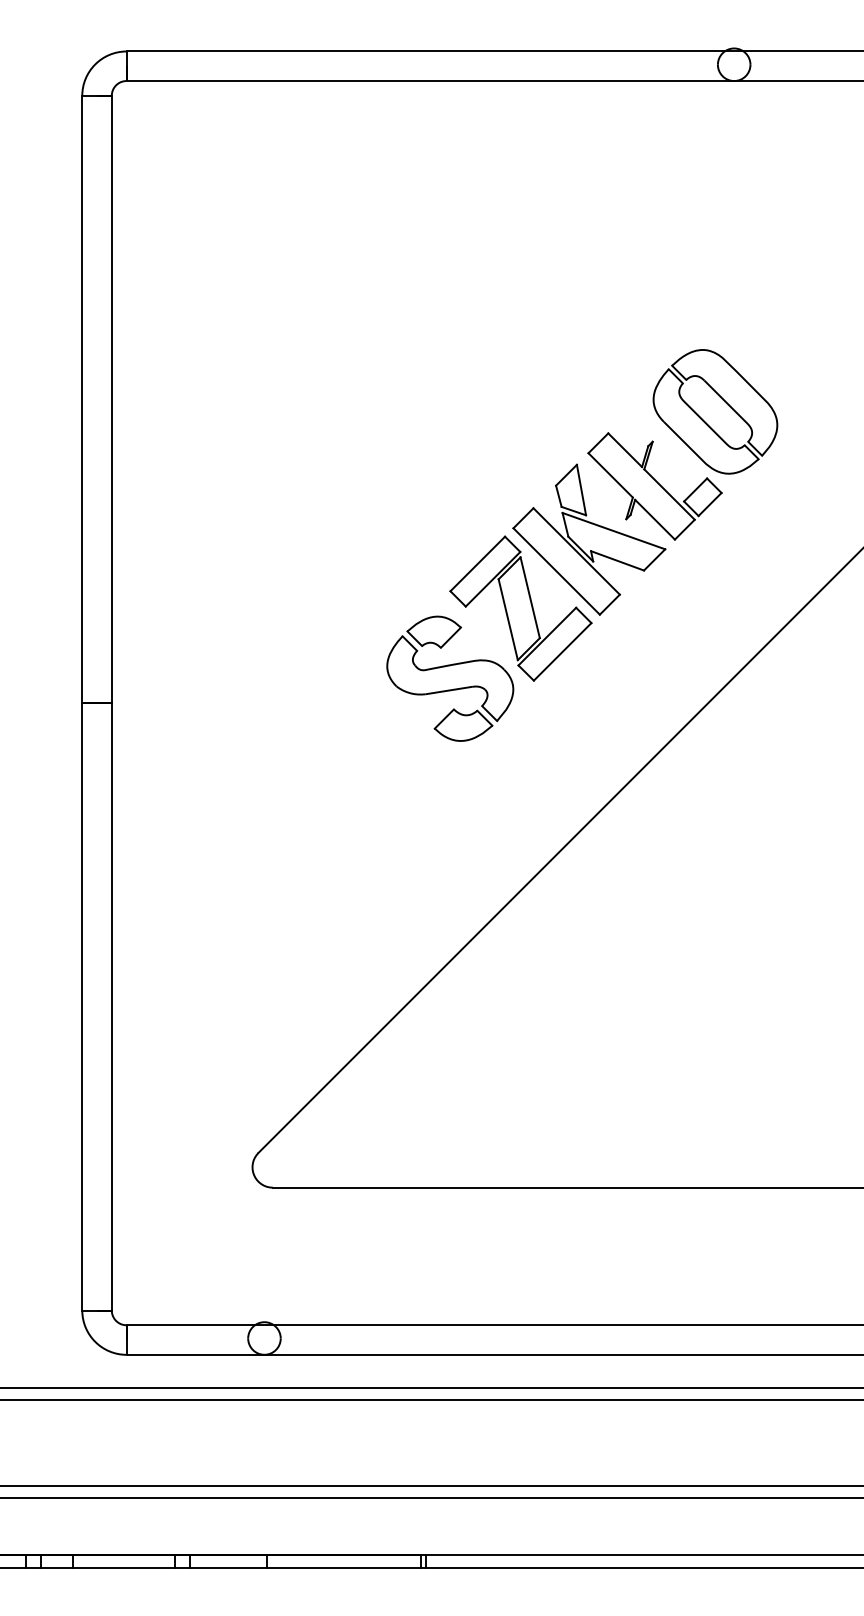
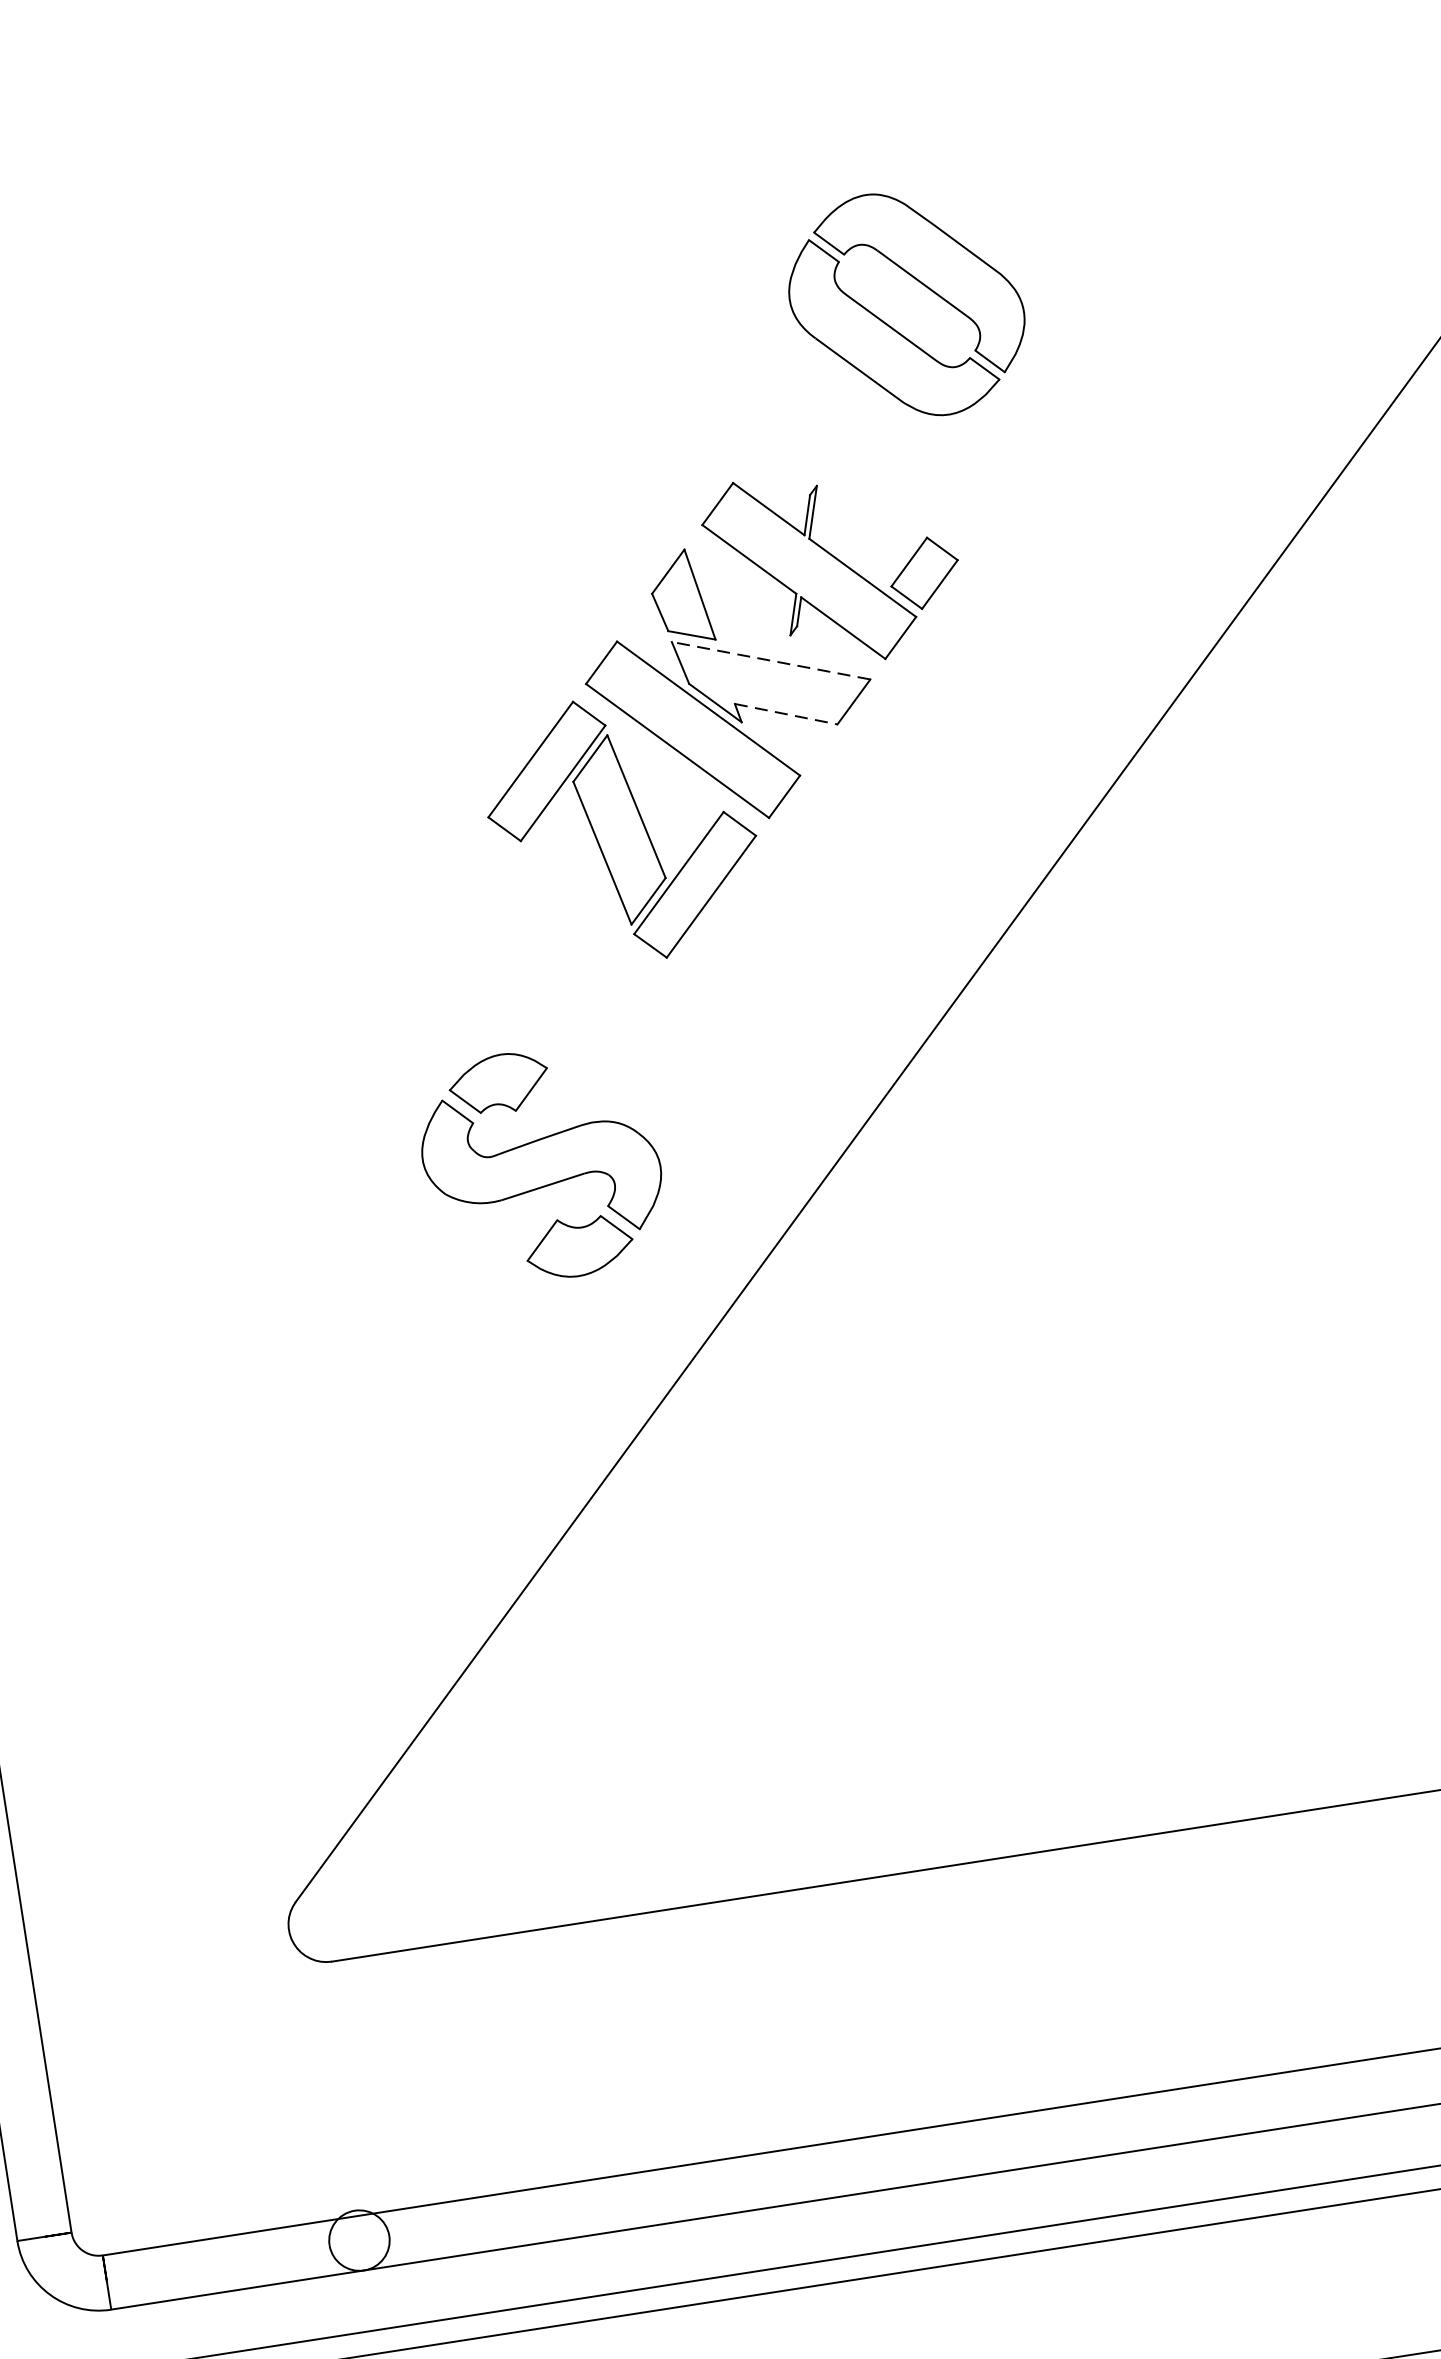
part: (724, 402) -> (920, 285), moved
line: (613, 530) -> (770, 659), solid -> dashed
line: (618, 561) -> (788, 715), solid -> dashed
part: (450, 678) -> (542, 1164), moved

